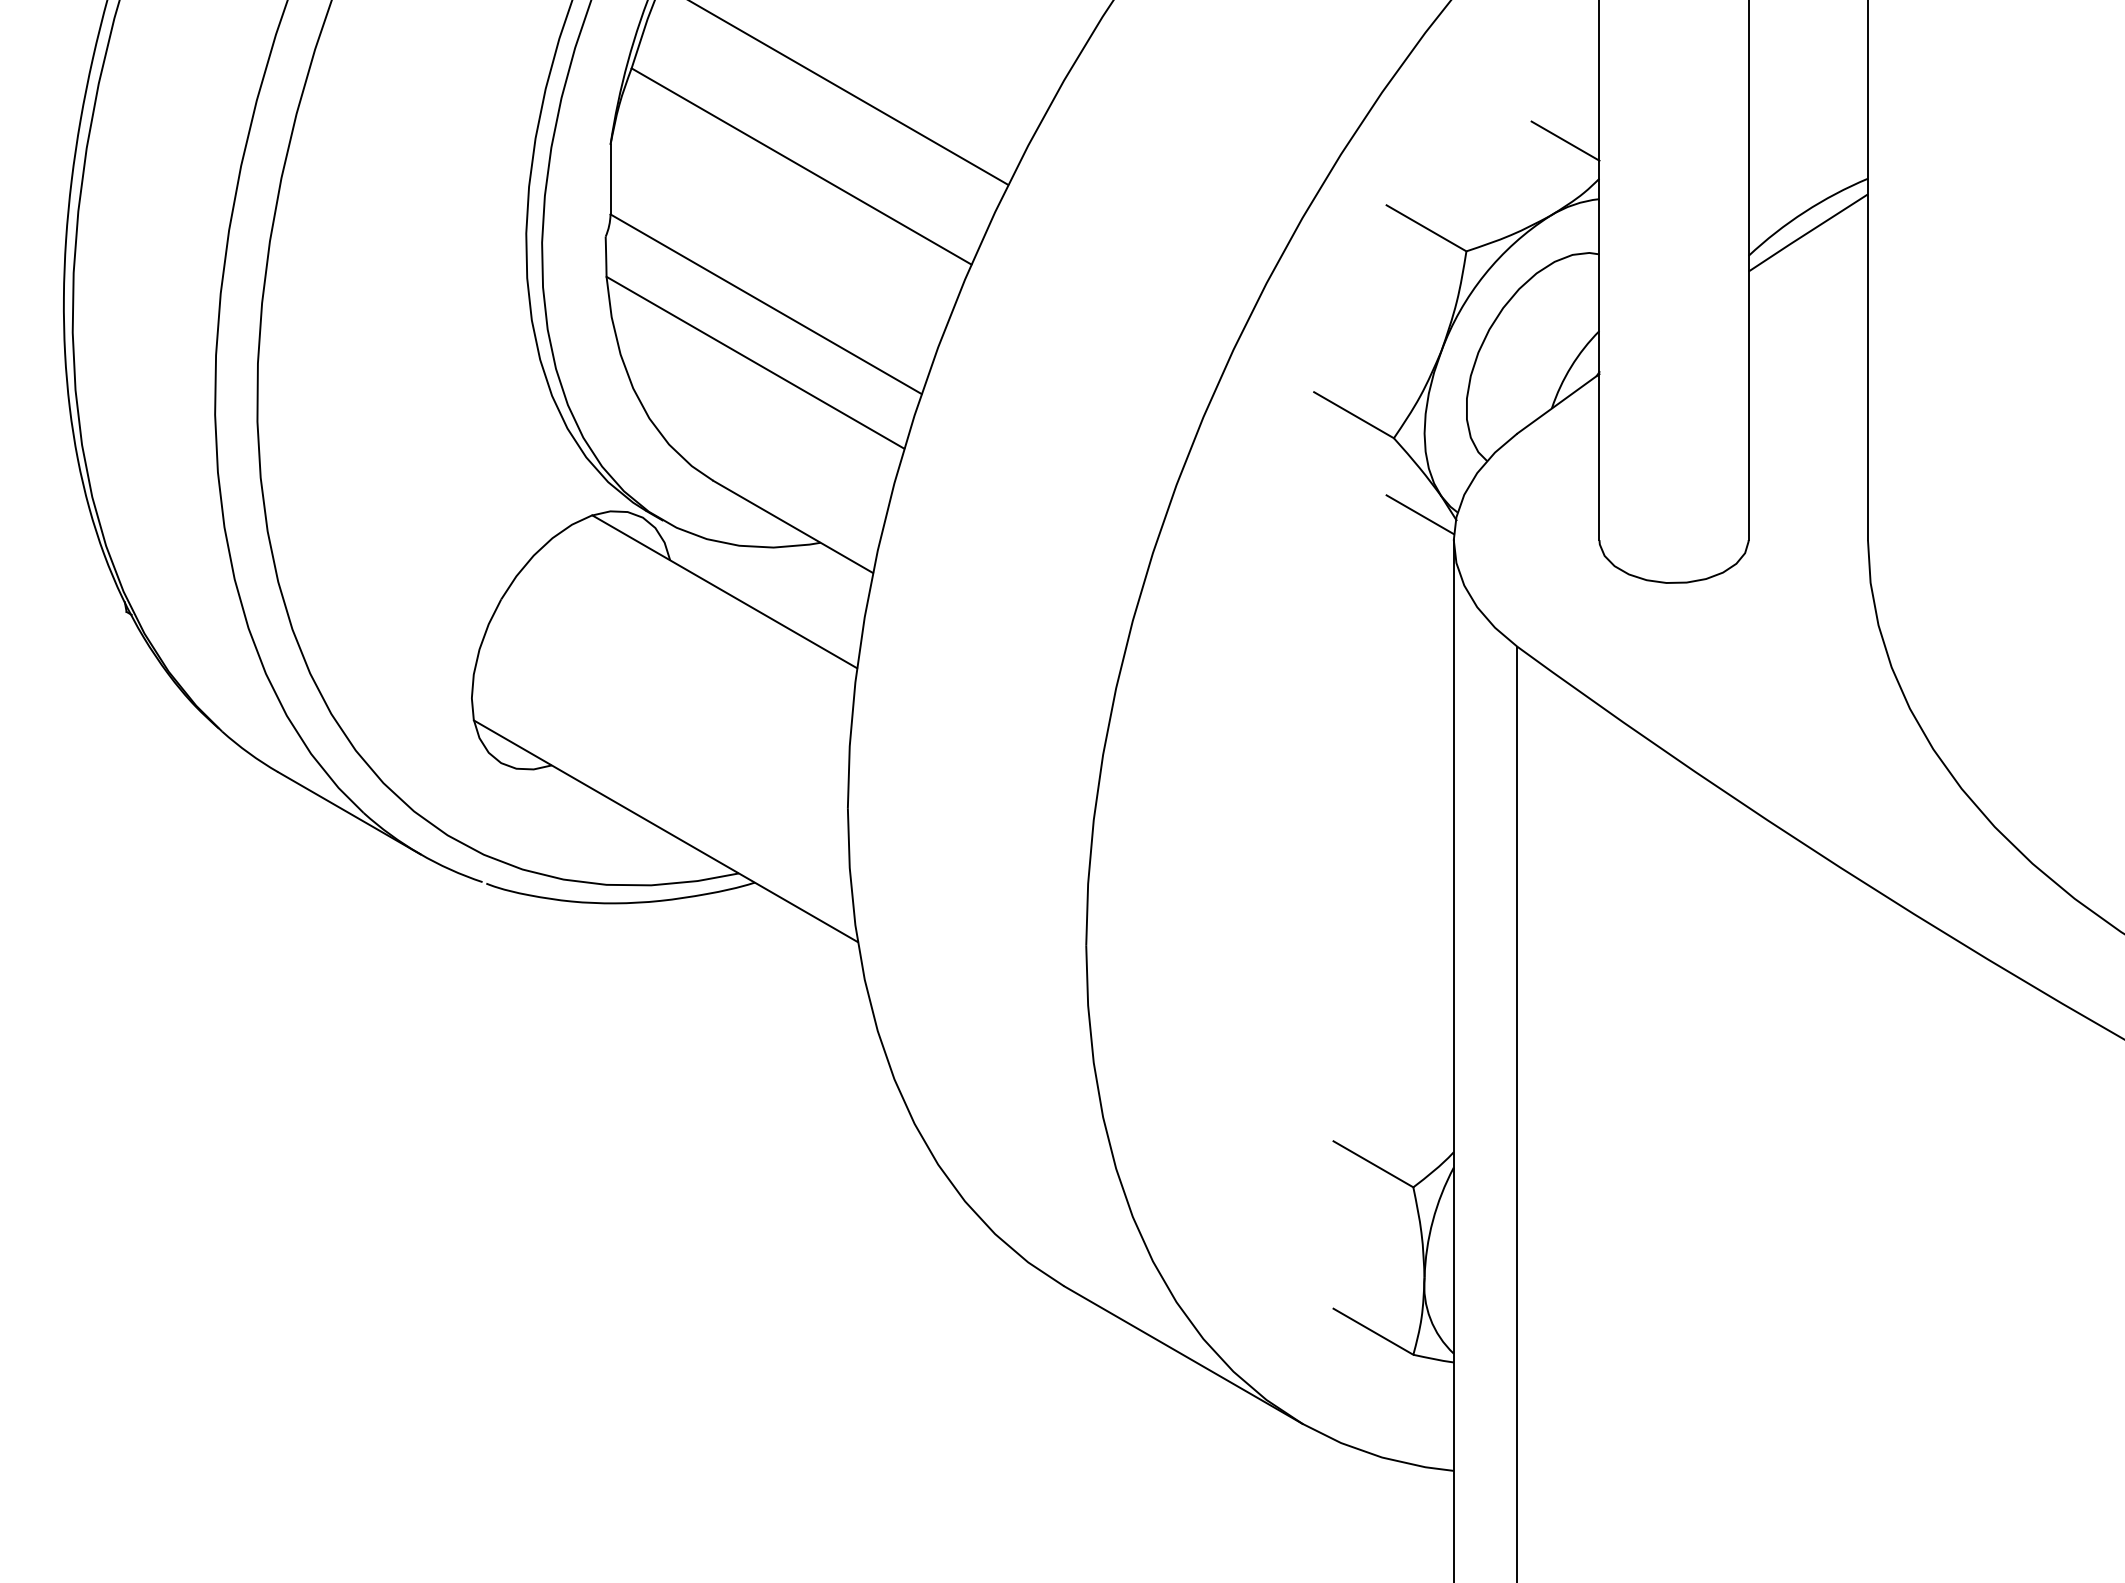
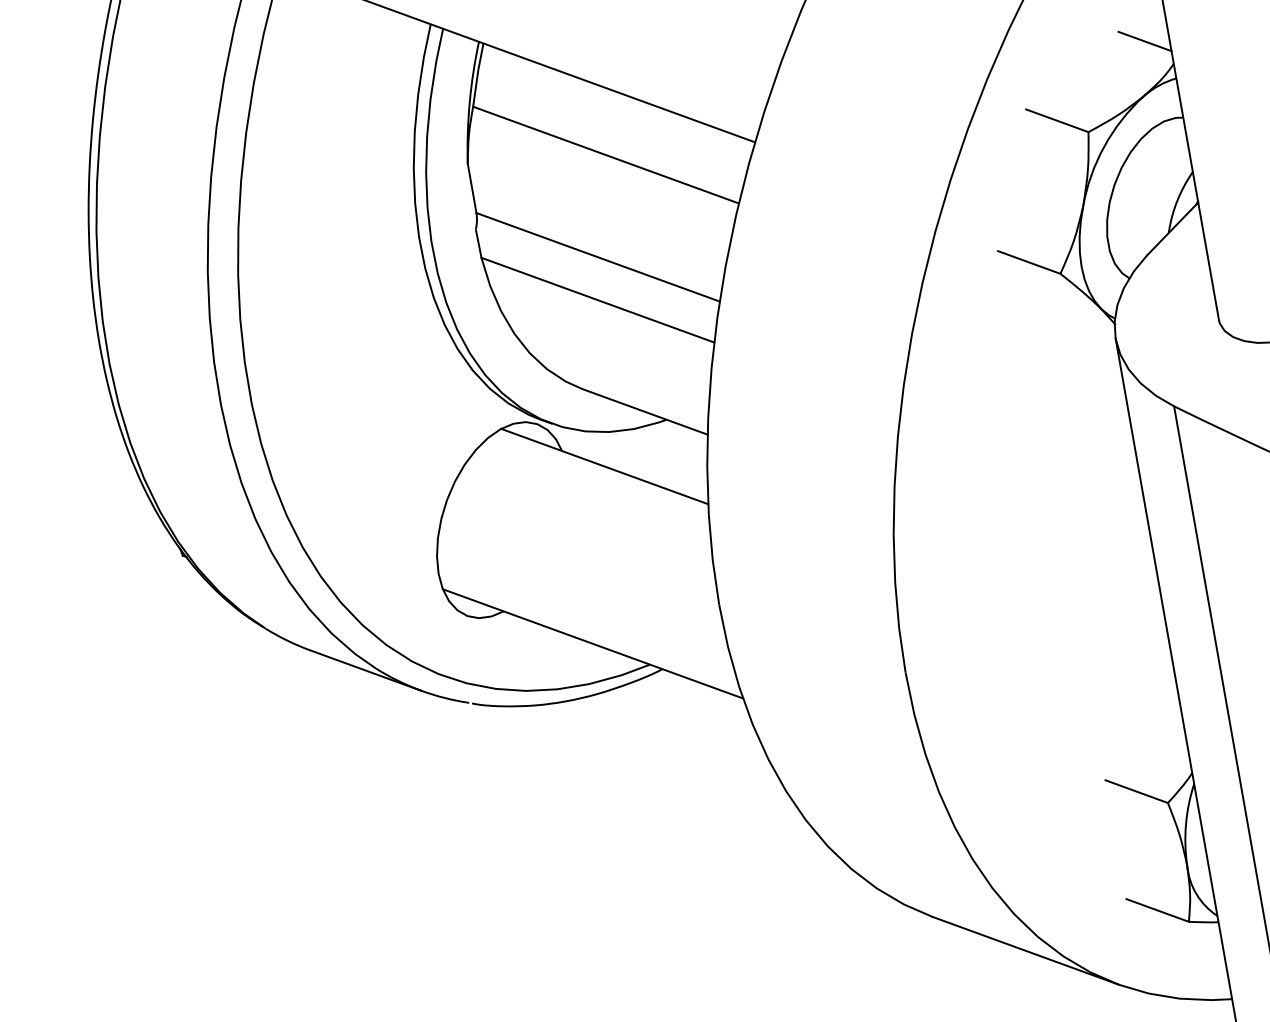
line: (1419, 514) -> (1088, 324), removed

